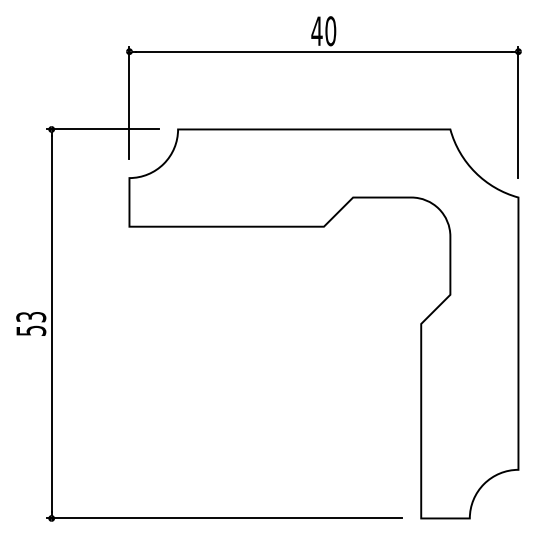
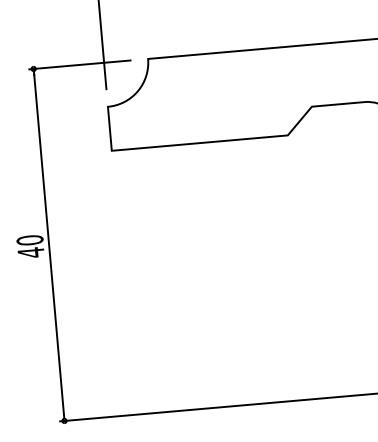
text: (31, 323) -> (30, 246), 53 -> 40

